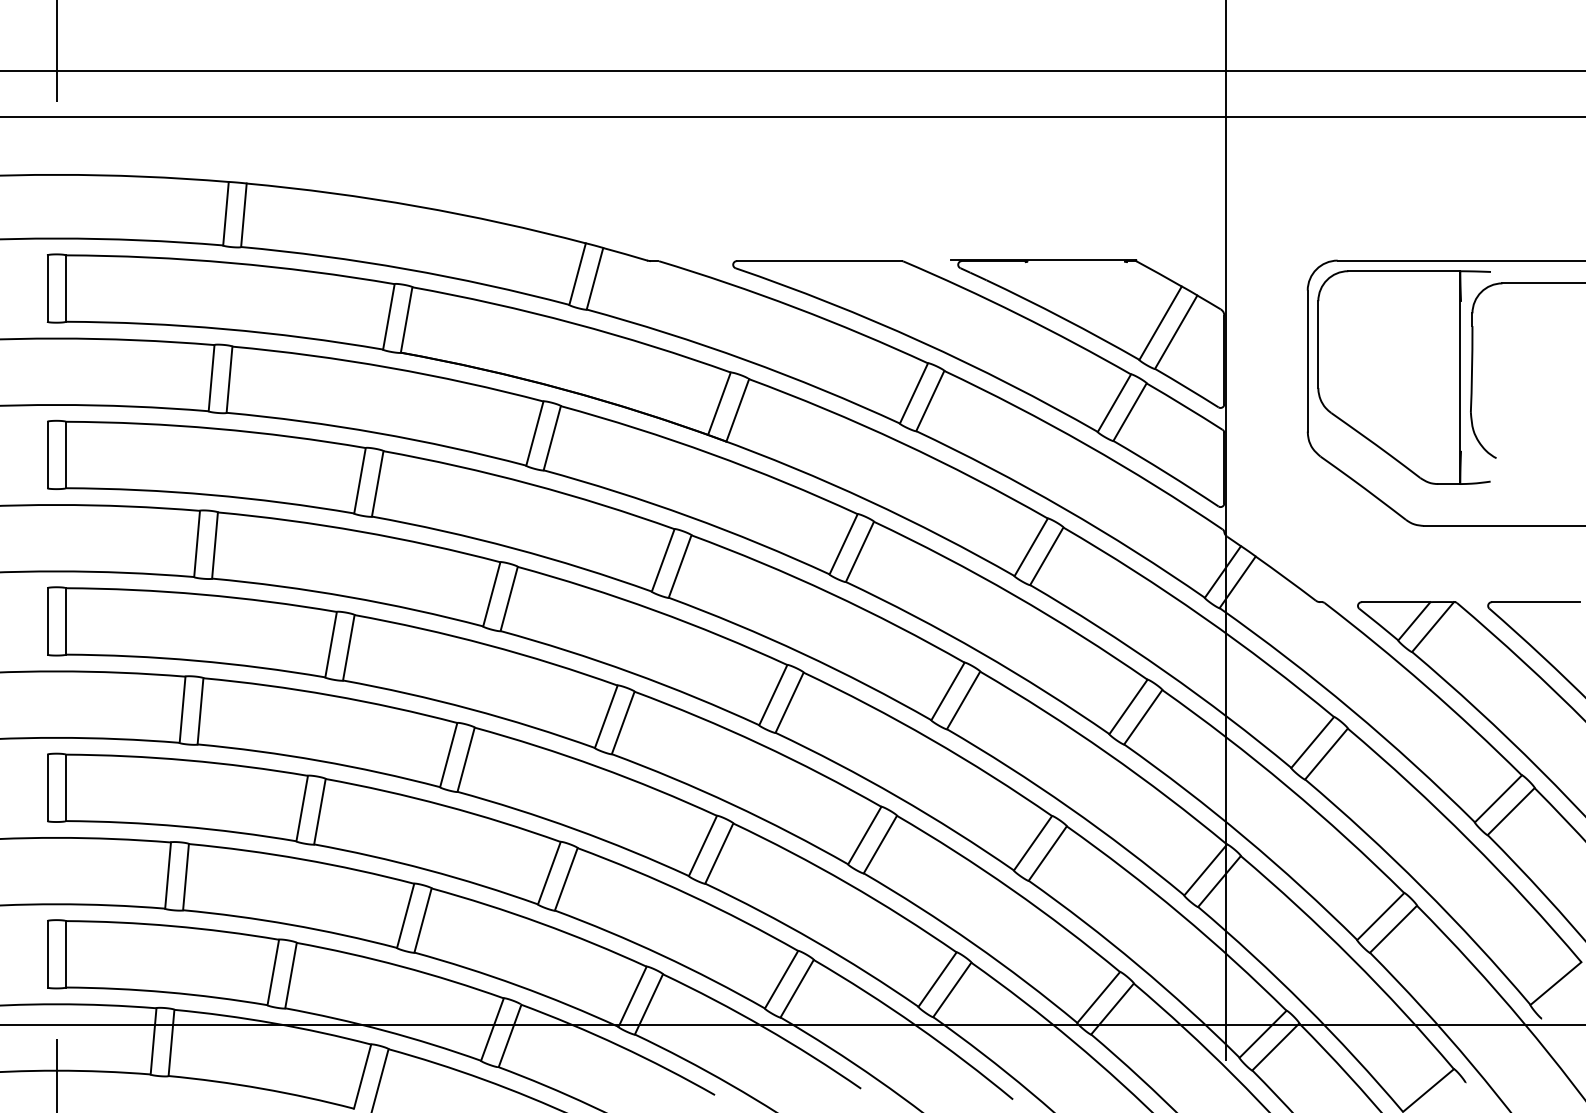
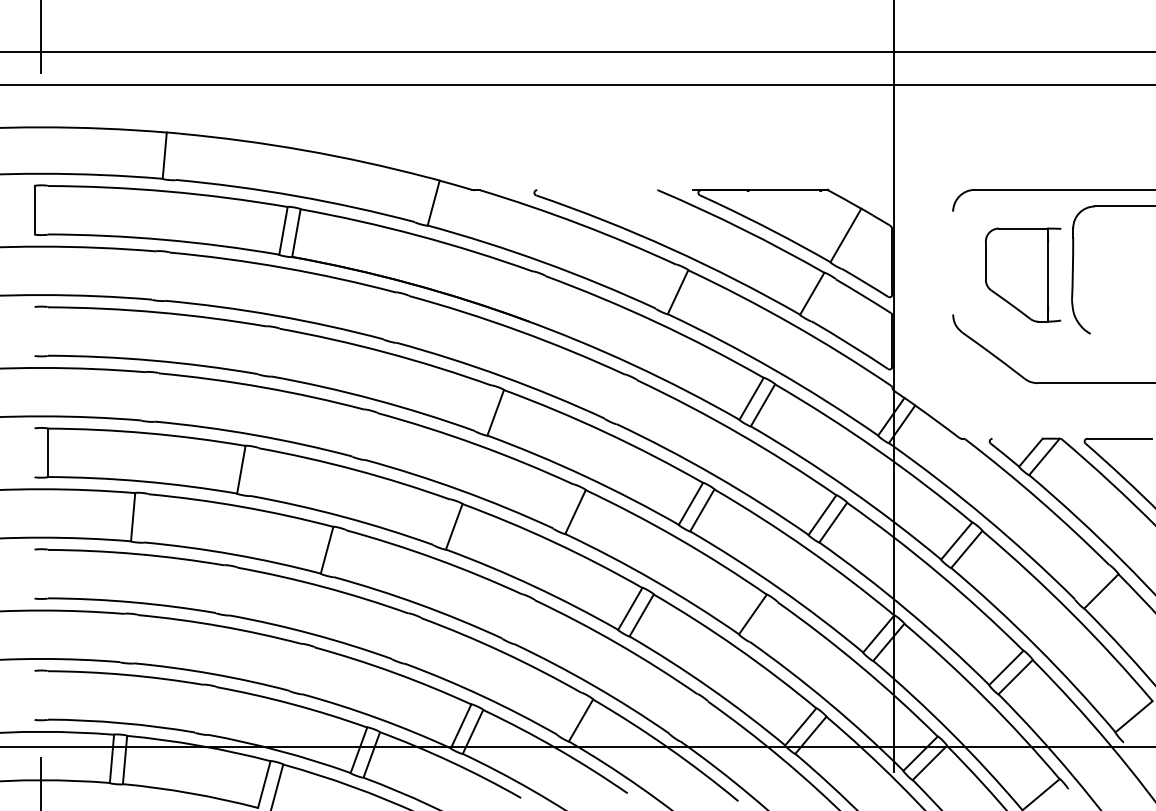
line: (243, 215) -> (177, 156), removed
line: (819, 261) -> (597, 190), removed
line: (577, 273) -> (420, 199), removed
line: (65, 288) -> (47, 210), removed
line: (1176, 331) -> (857, 241), removed
line: (1307, 360) -> (952, 262), removed
part: (1403, 377) -> (1022, 275), size x0.6
line: (211, 378) -> (154, 275), removed
line: (229, 379) -> (167, 276), removed
line: (913, 393) -> (665, 286), removed
line: (719, 403) -> (524, 293), removed
line: (737, 410) -> (537, 299), removed
line: (1129, 411) -> (823, 299), removed
line: (534, 433) -> (389, 315), removed
line: (551, 438) -> (401, 319), removed
line: (47, 454) -> (34, 331), removed
line: (65, 454) -> (47, 331), removed
line: (359, 480) -> (262, 350), removed
line: (377, 483) -> (275, 352), removed
line: (197, 543) -> (143, 396), removed
line: (843, 544) -> (614, 396), removed
line: (214, 545) -> (156, 397), removed
line: (859, 551) -> (626, 401), removed
line: (662, 560) -> (482, 408), removed
line: (491, 594) -> (358, 433), removed
line: (508, 598) -> (370, 436), removed
line: (1395, 602) -> (1017, 439), removed
line: (47, 621) -> (34, 452), removed
line: (348, 647) -> (254, 471), removed
line: (773, 695) -> (563, 506), removed
line: (200, 711) -> (146, 518), removed
line: (605, 716) -> (441, 522), removed
line: (465, 759) -> (339, 553), removed
line: (47, 787) -> (34, 573), removed
line: (65, 787) -> (47, 573), removed
line: (1497, 798) -> (1091, 581), removed
line: (301, 808) -> (219, 589), removed
line: (319, 811) -> (232, 591), removed
line: (702, 845) -> (512, 616), removed
line: (719, 853) -> (524, 621), removed
line: (1047, 853) -> (763, 621), removed
line: (549, 872) -> (400, 635), removed
line: (167, 875) -> (122, 637), removed
line: (185, 877) -> (135, 639), removed
line: (565, 879) -> (412, 640), removed
line: (405, 915) -> (295, 667), removed
line: (422, 920) -> (307, 670), removed
line: (47, 954) -> (34, 695), removed
line: (65, 954) -> (47, 695), removed
line: (273, 972) -> (199, 708), removed
line: (290, 975) -> (211, 710), removed
line: (781, 979) -> (569, 713), removed
line: (937, 979) -> (683, 713), removed
line: (952, 989) -> (694, 721), removed

